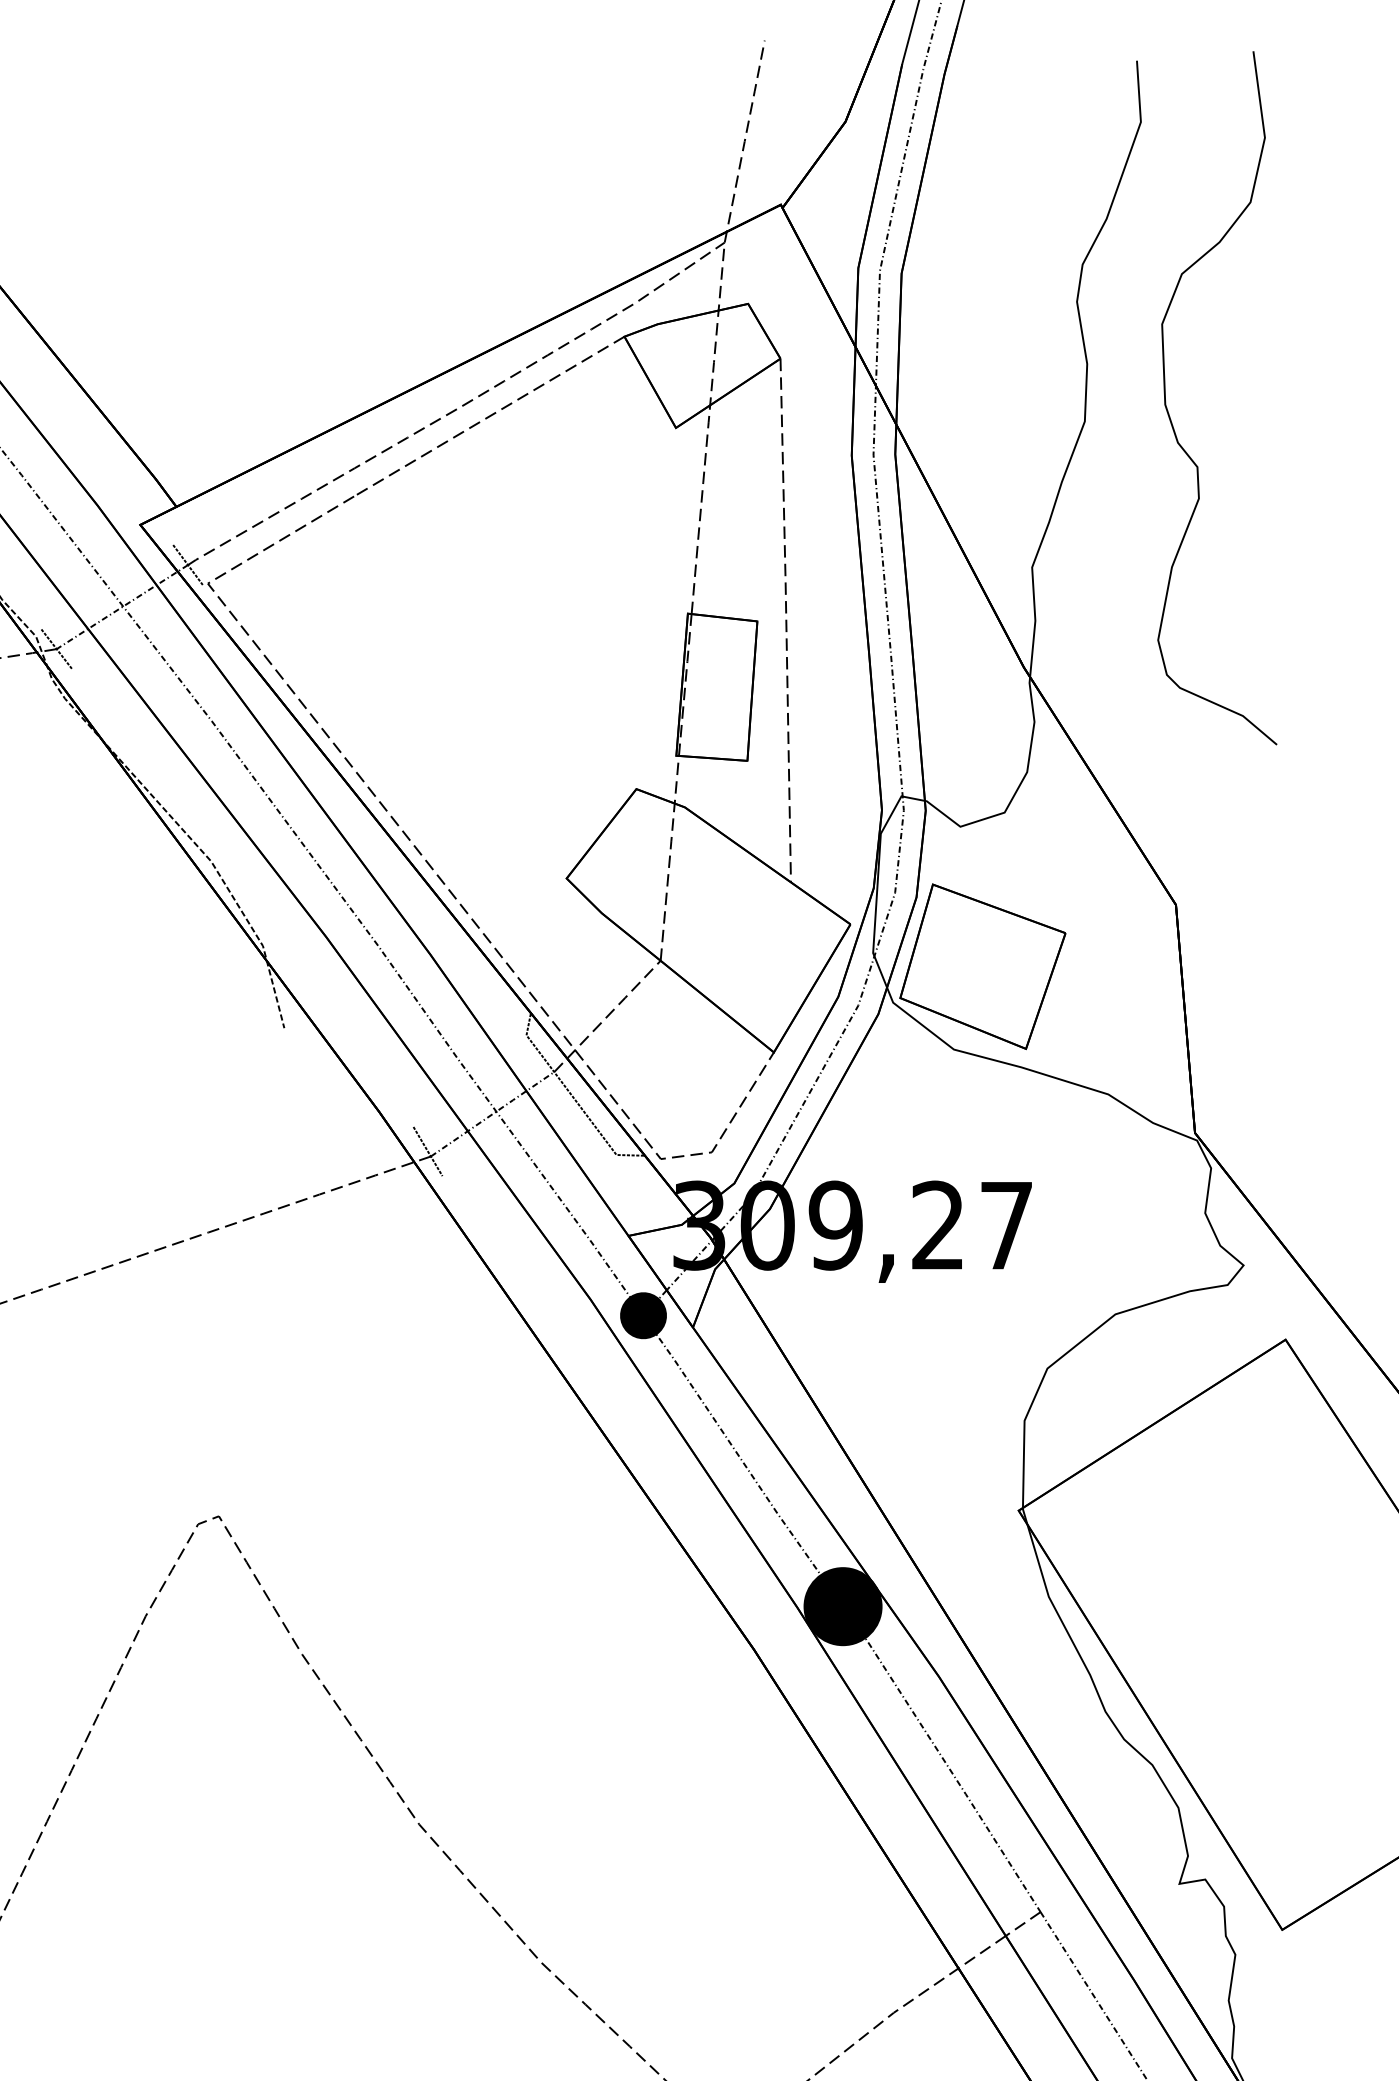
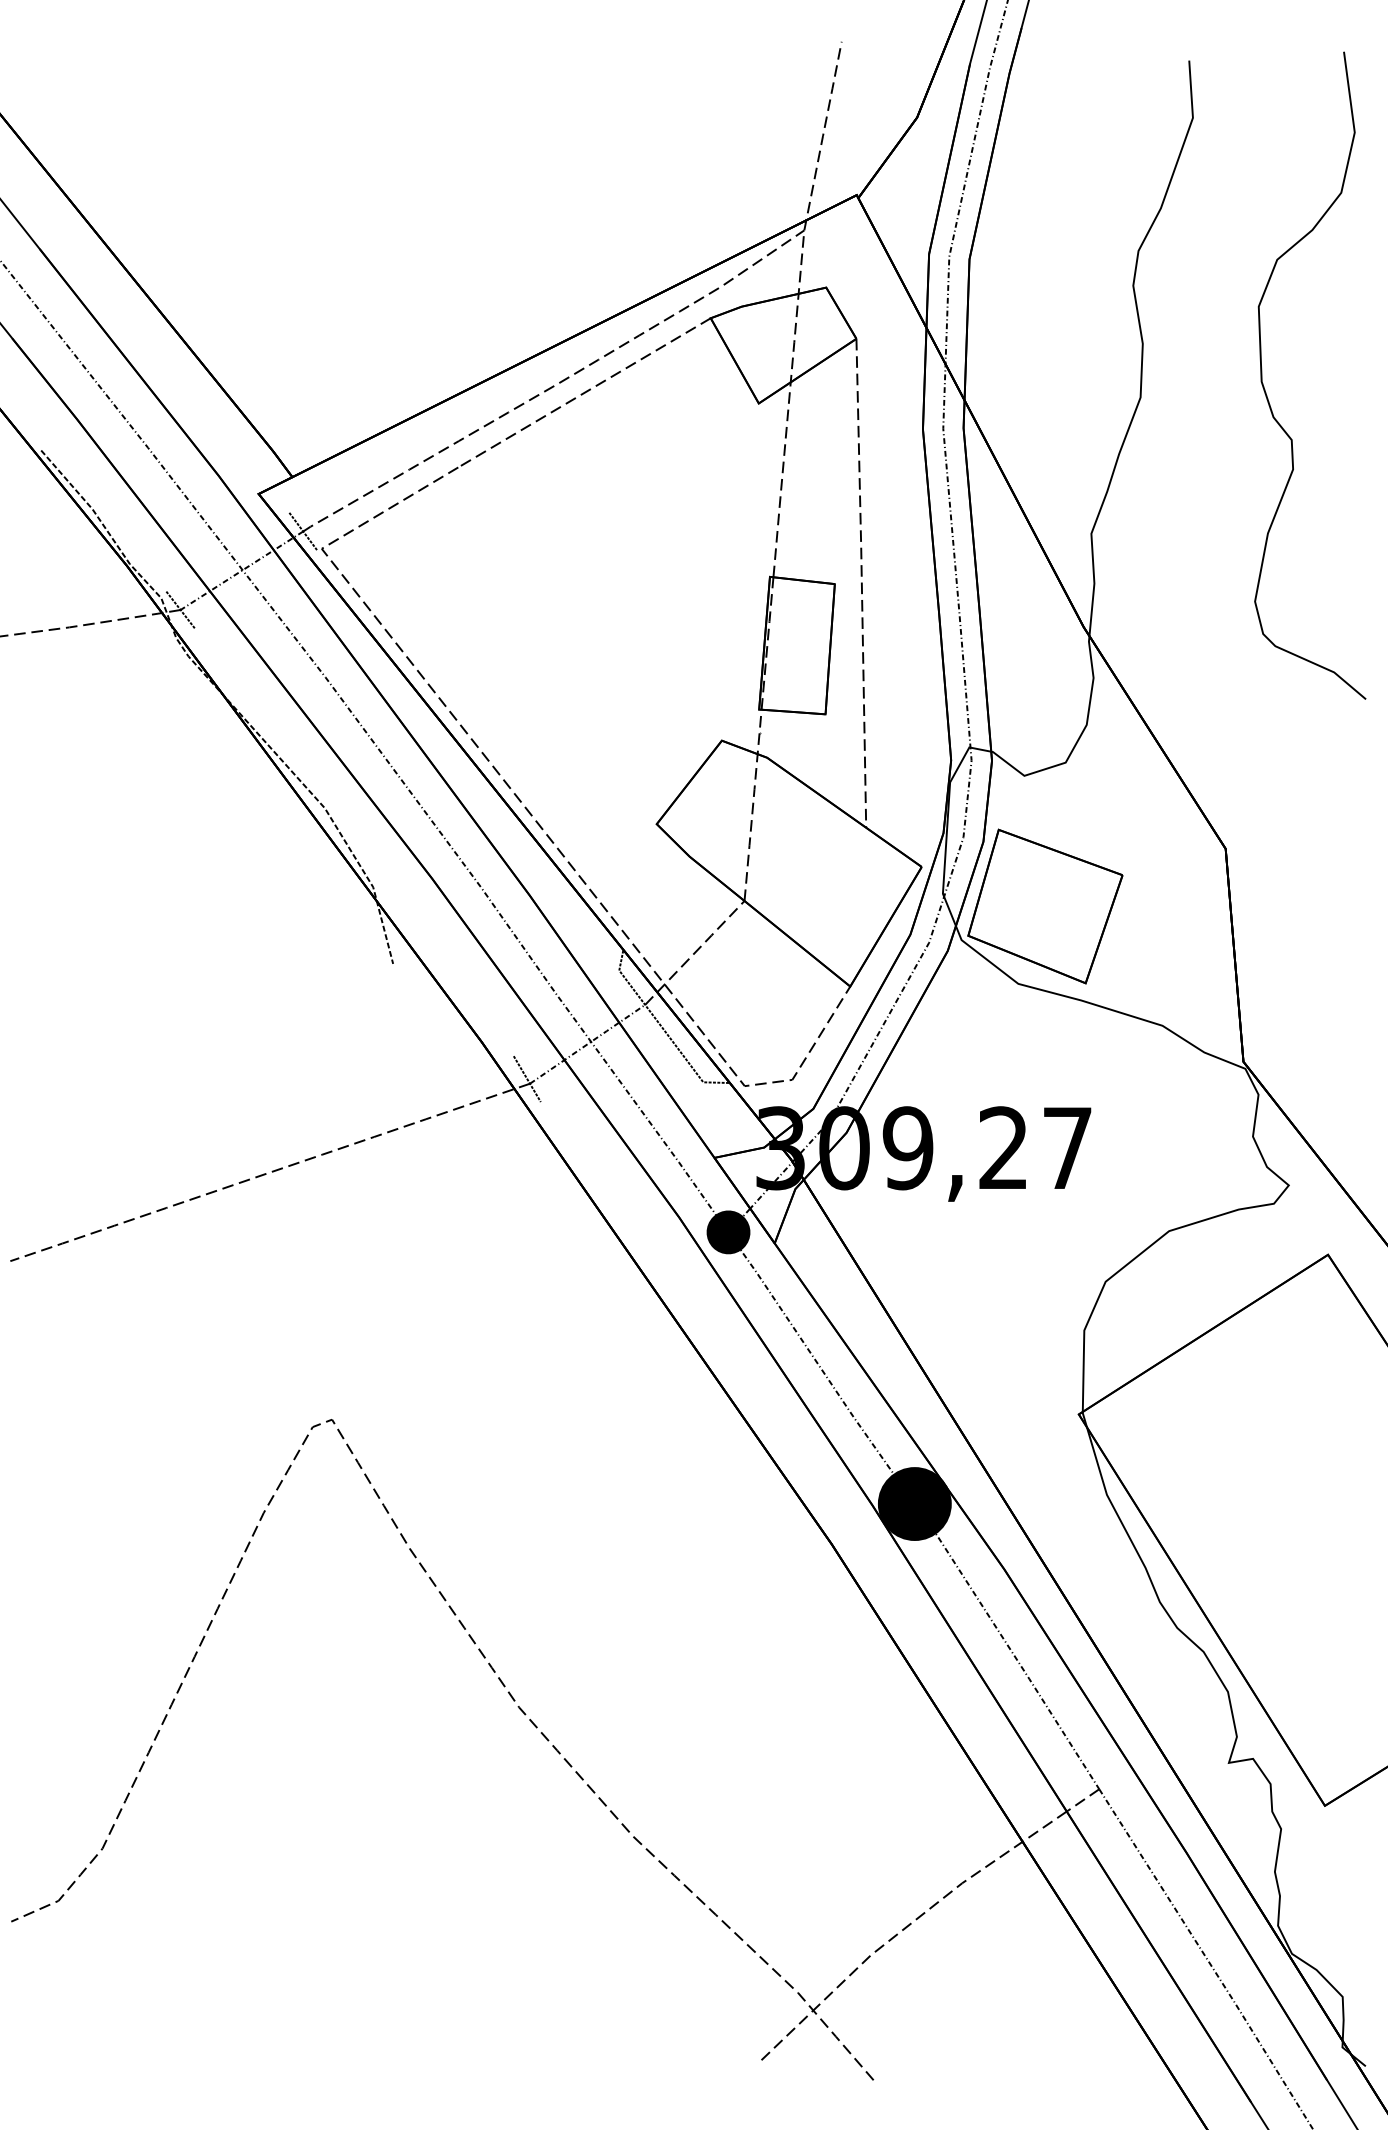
curve: (1169, 412) -> (1265, 389), moved

